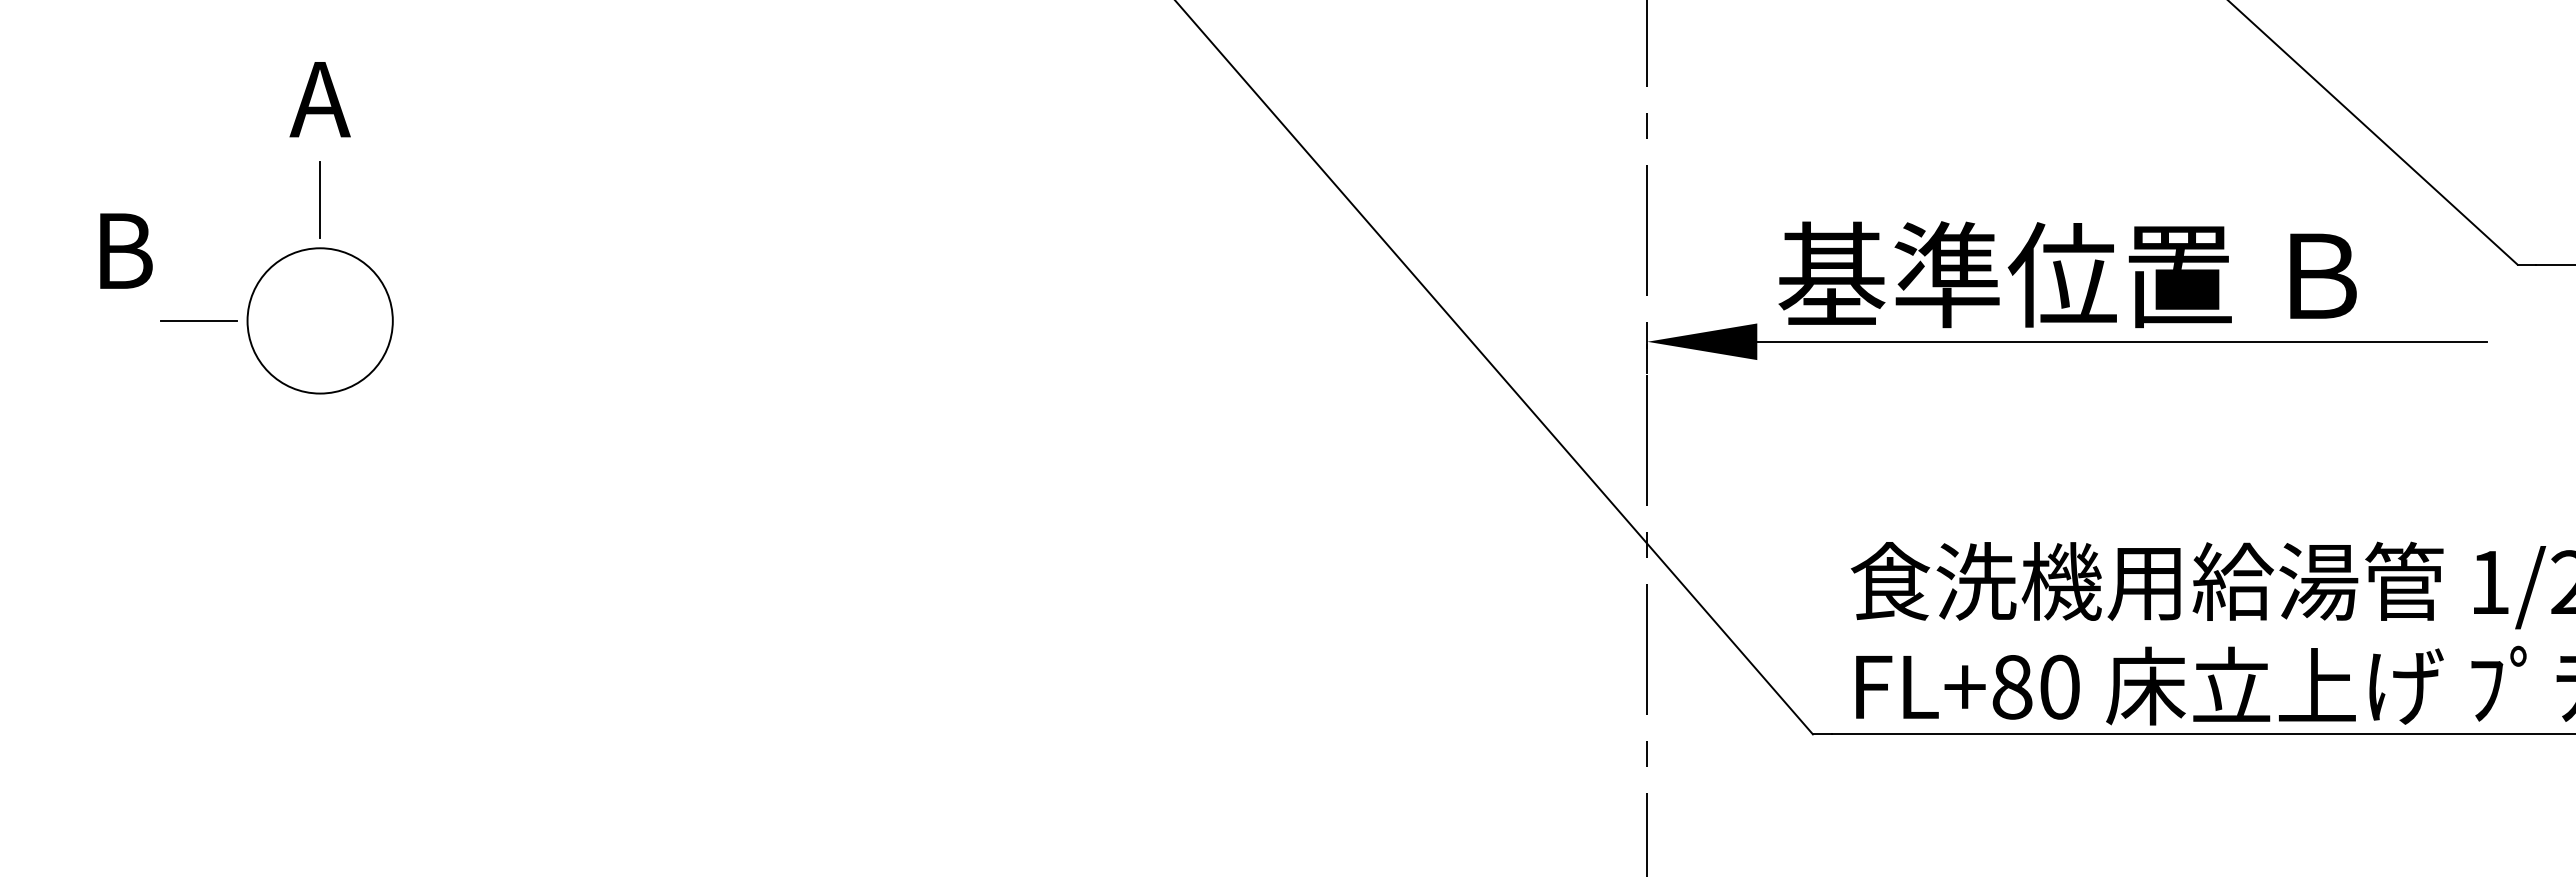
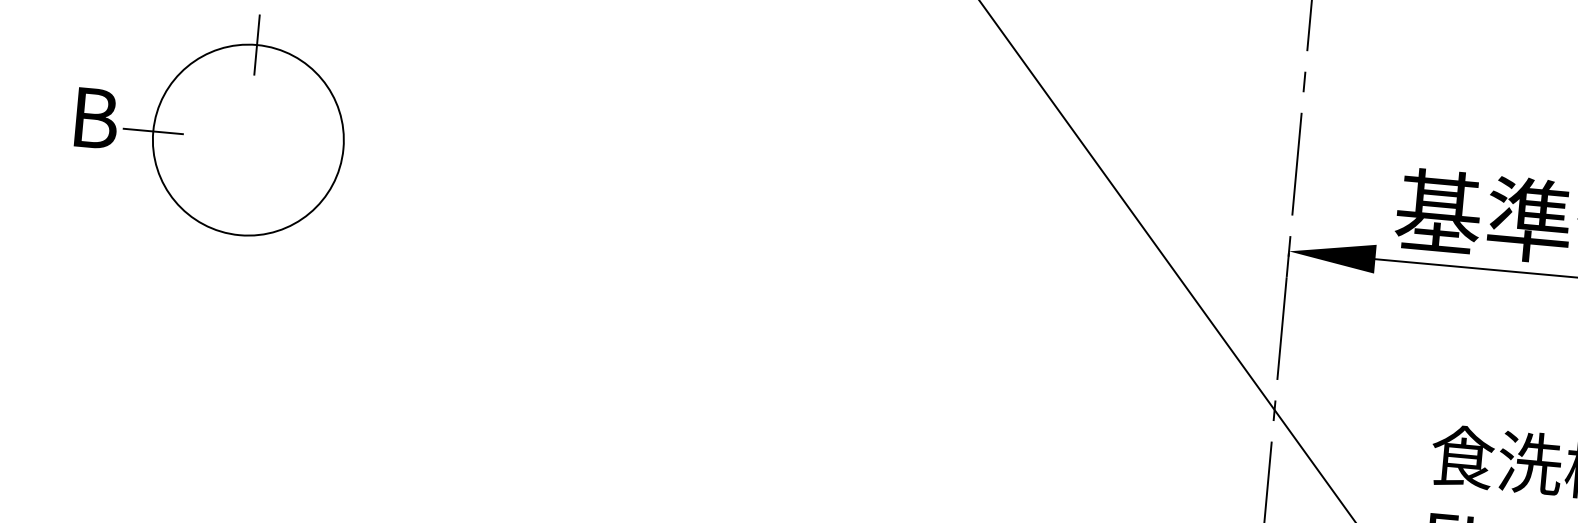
text: (126, 250) -> (97, 118), moved
circle: (320, 320) -> (248, 139), size x1.67

